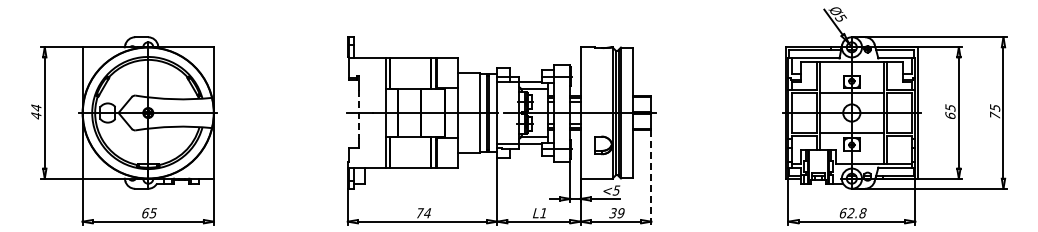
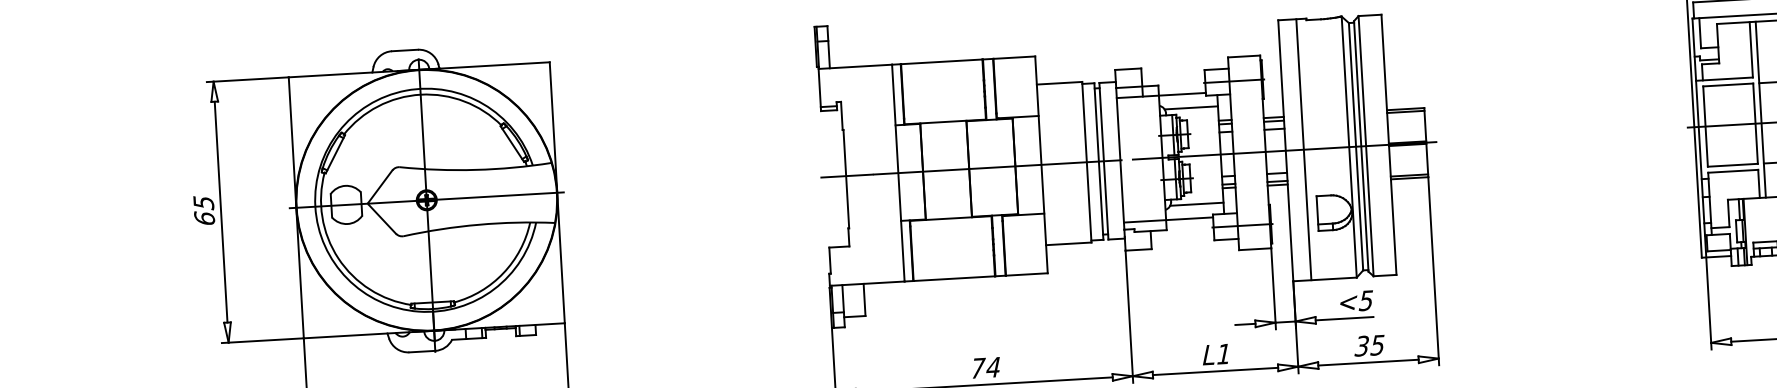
text: (36, 111) -> (204, 210), 44 -> 65
line: (589, 112) -> (1303, 148), added
line: (359, 114) -> (846, 179), dashed -> solid
line: (651, 178) -> (1434, 272), dashed -> solid
text: (620, 213) -> (1376, 345), 39 -> 35

